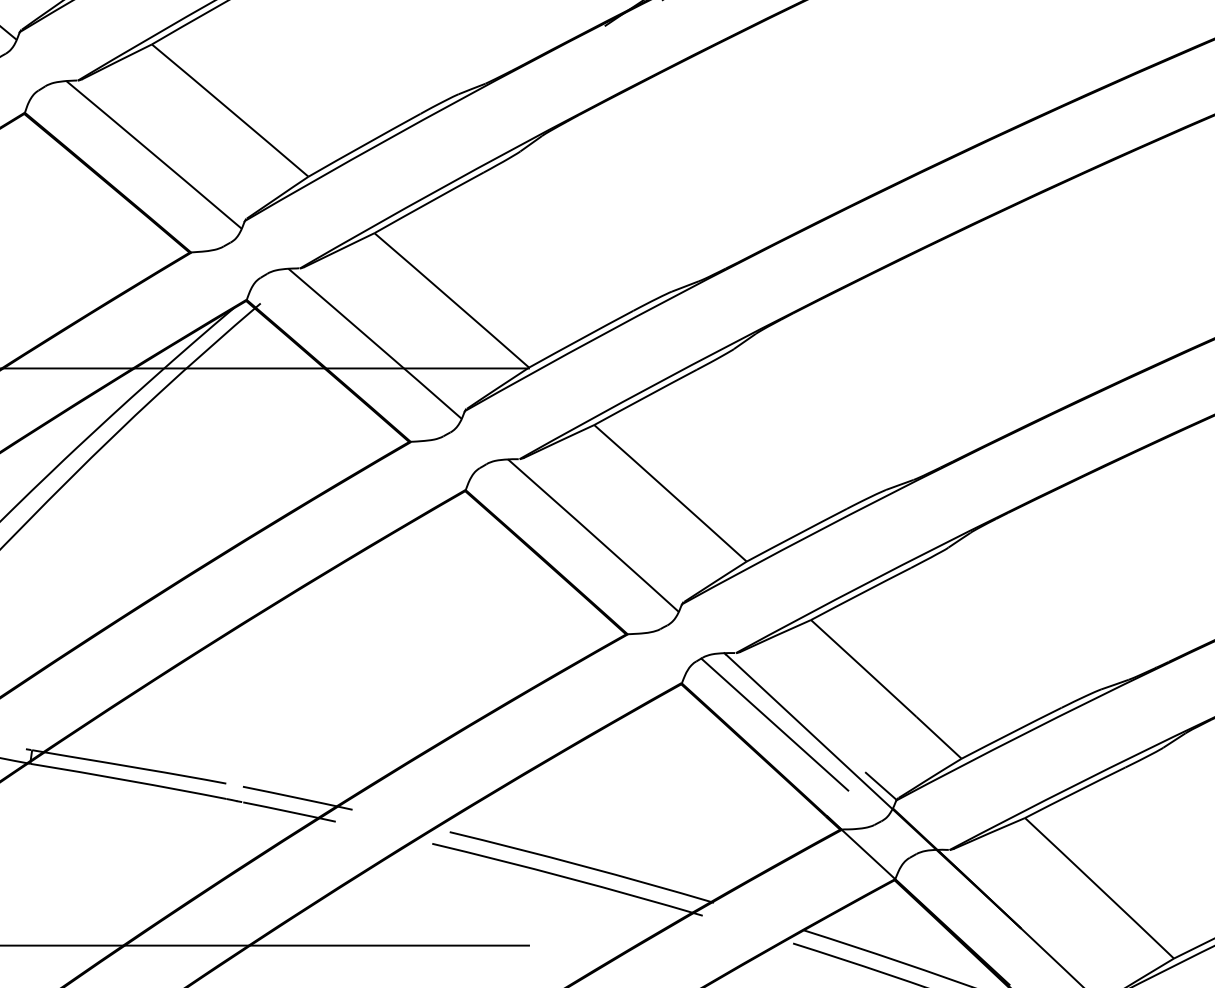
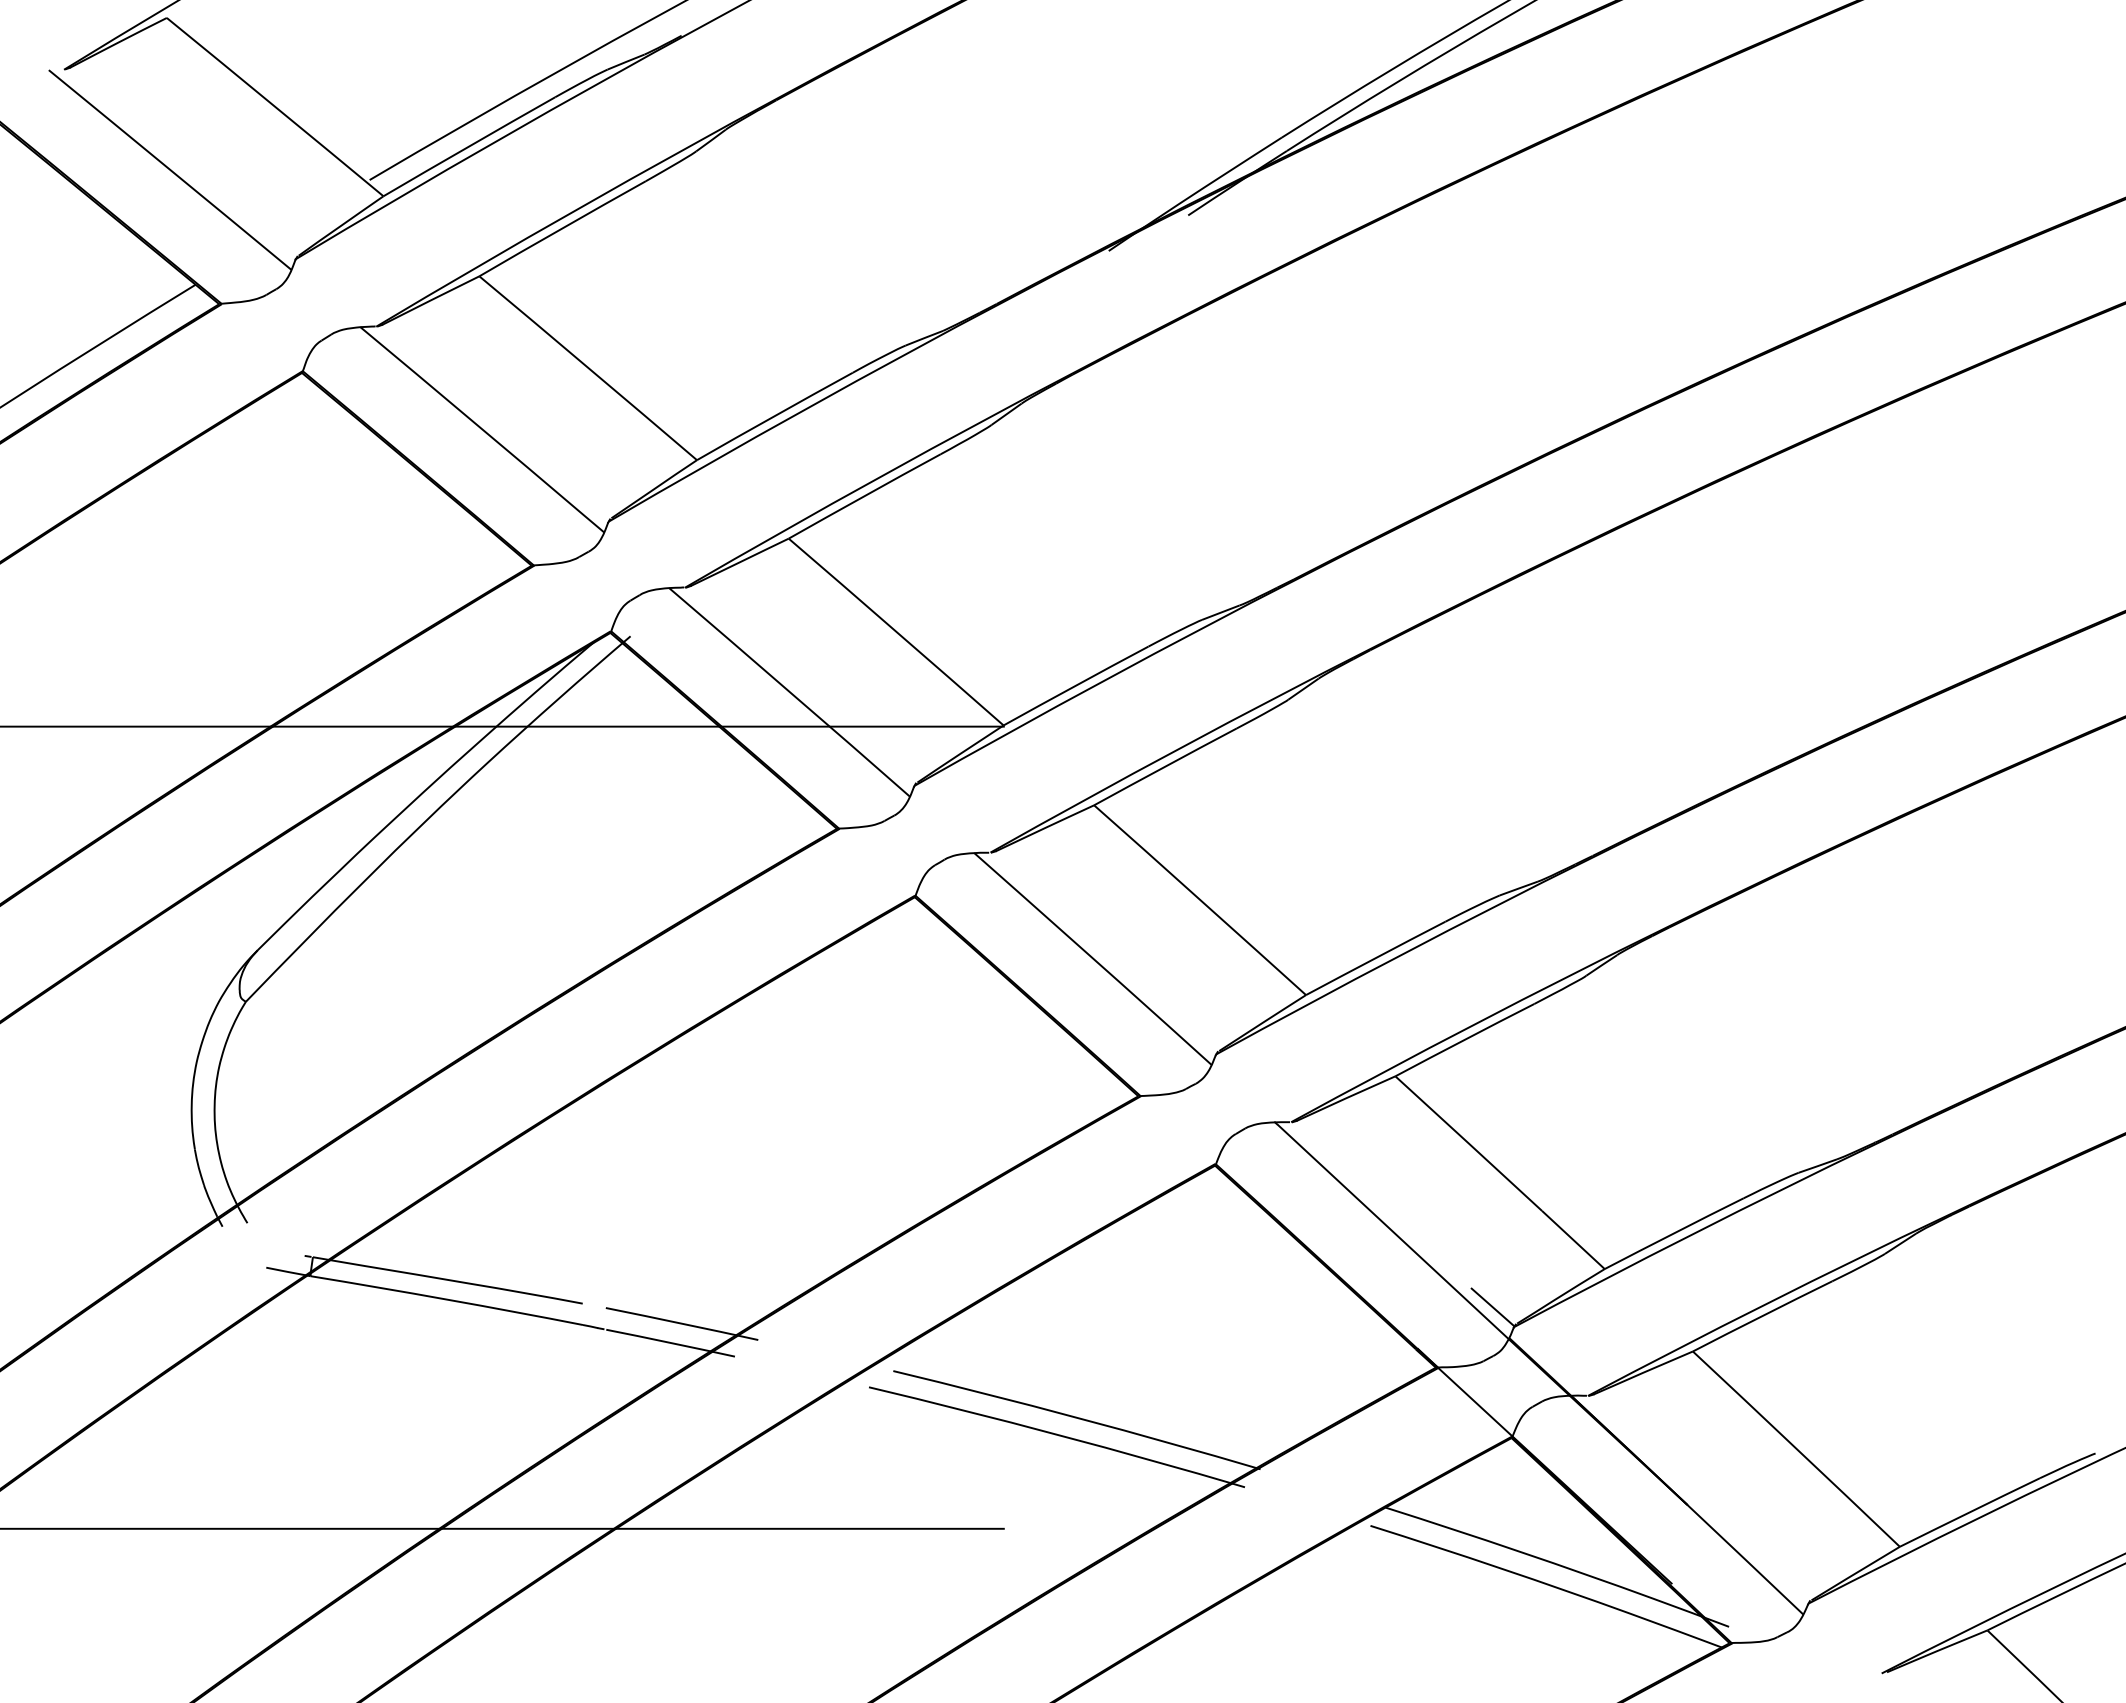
line: (774, 724) -> (1344, 1221), removed

